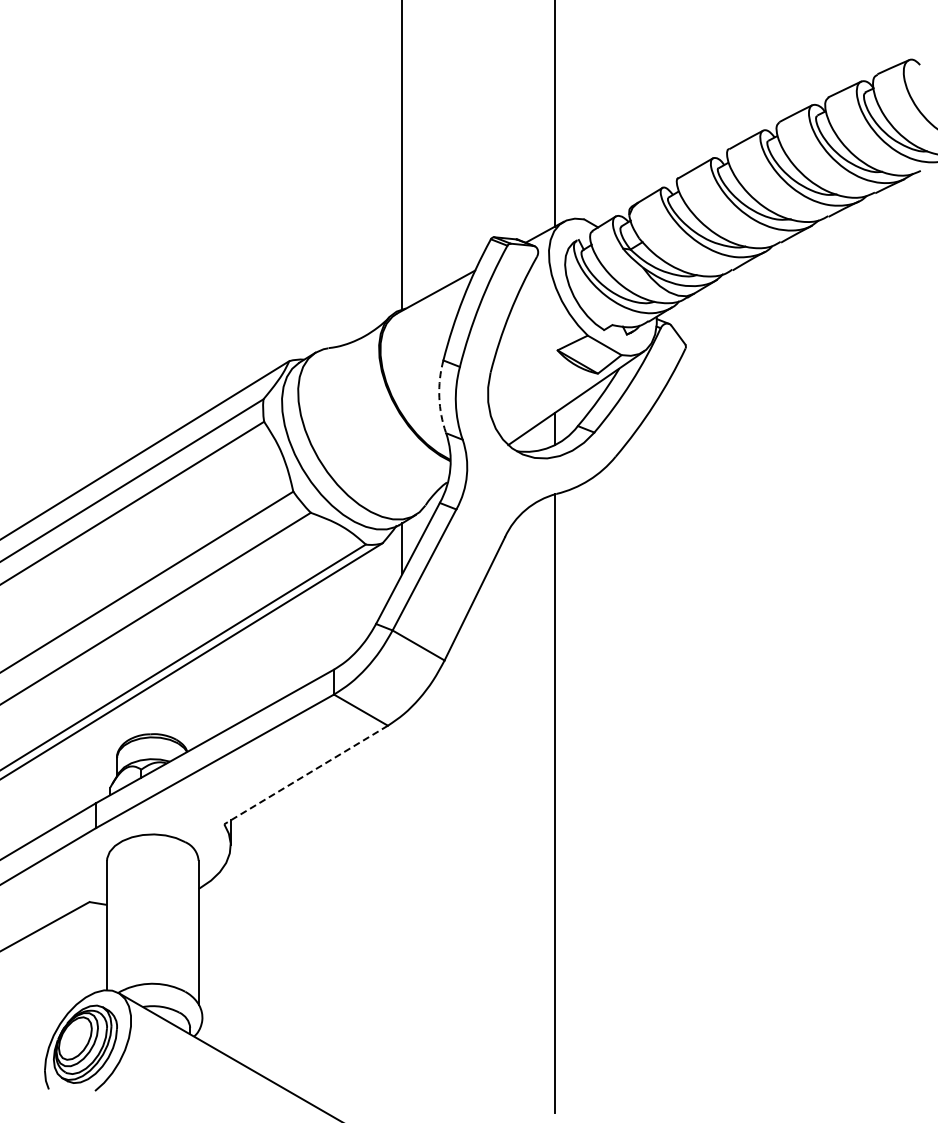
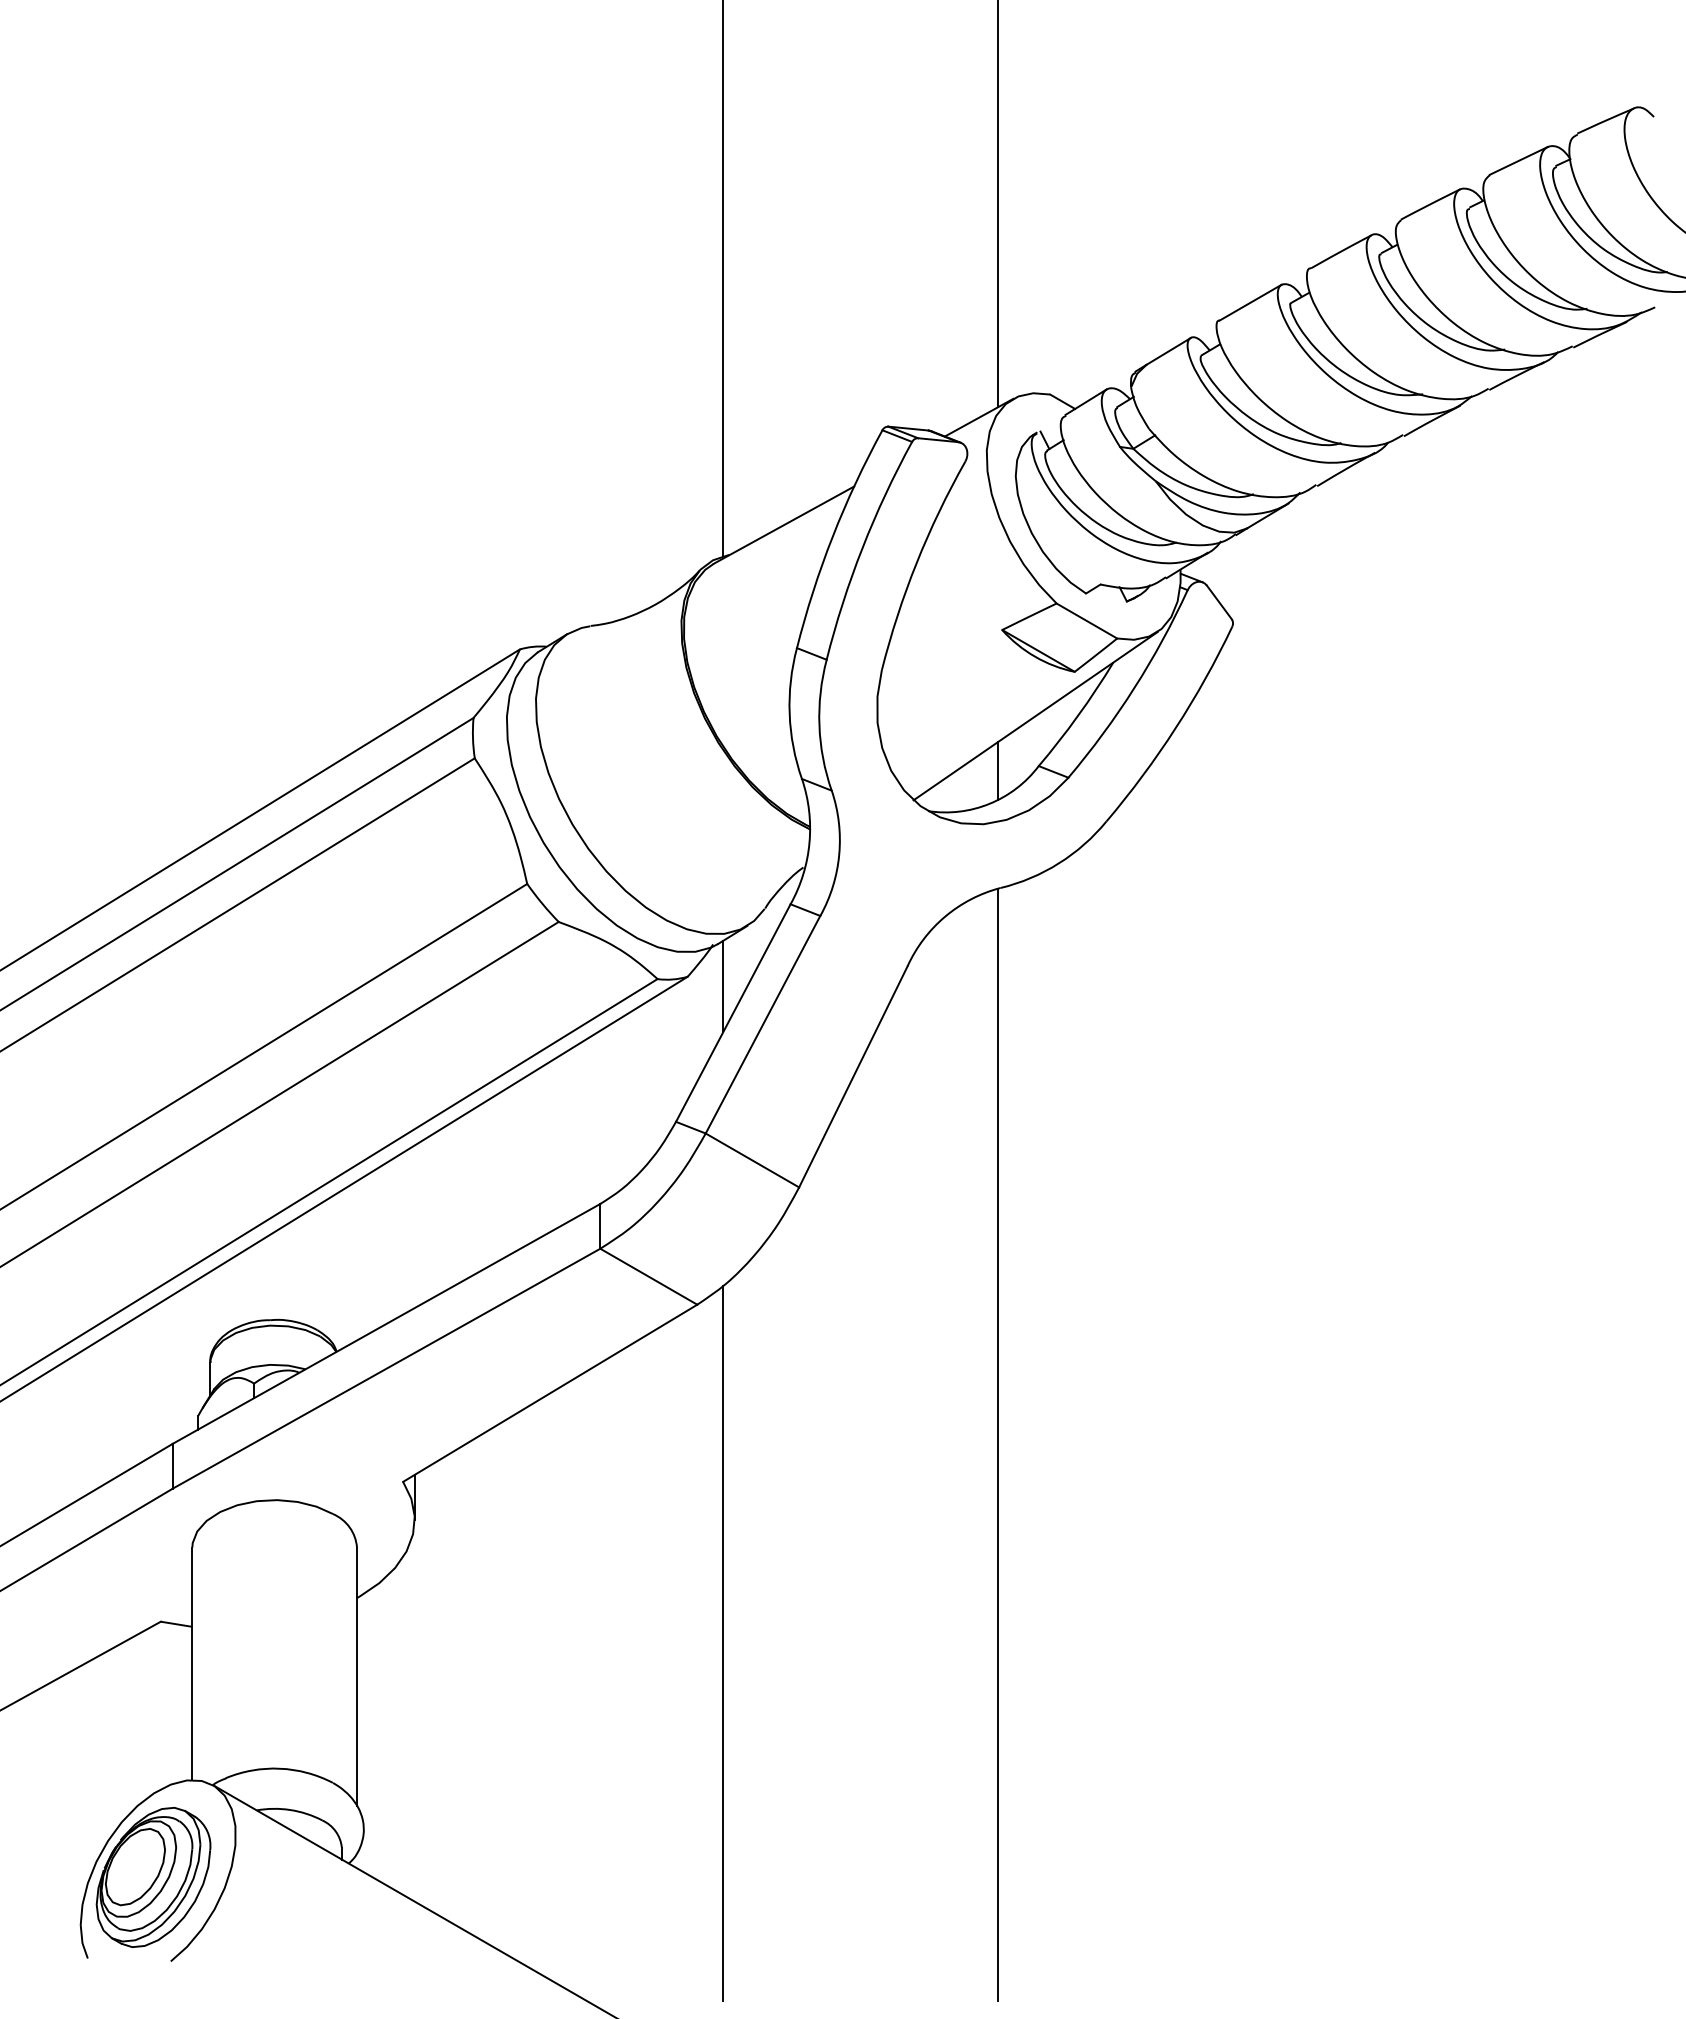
arc: (439, 397) -> (789, 714), dashed -> solid
line: (306, 775) -> (550, 1394), dashed -> solid
line: (402, 914) -> (723, 1644), added

